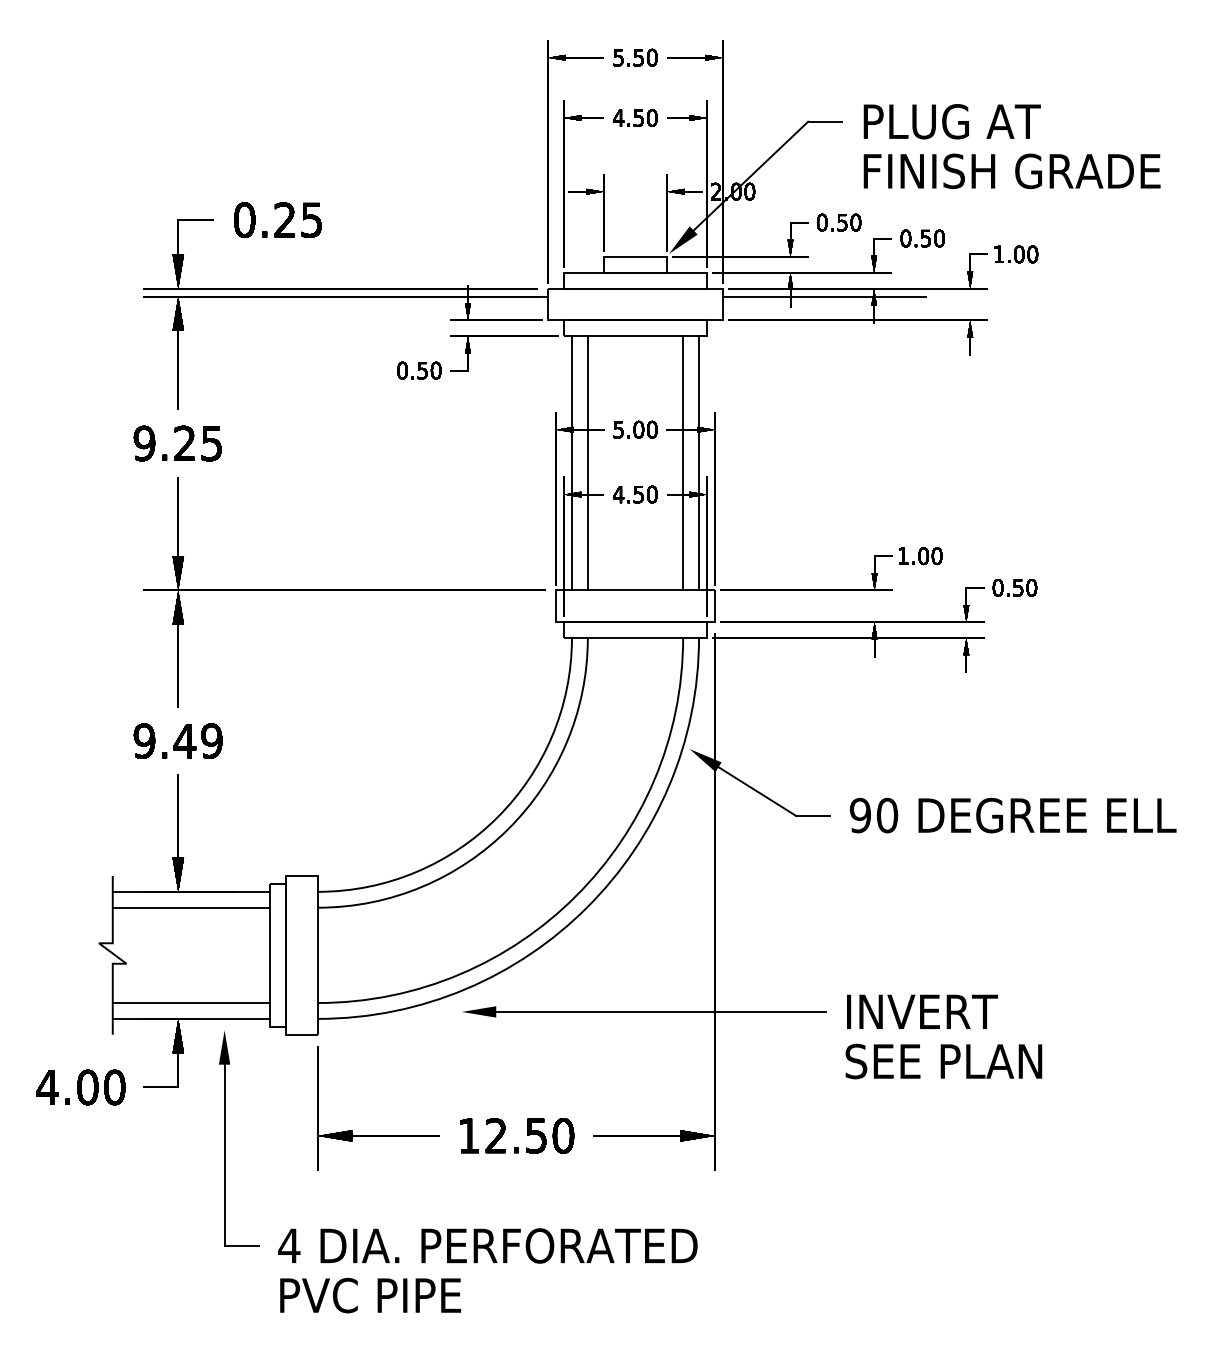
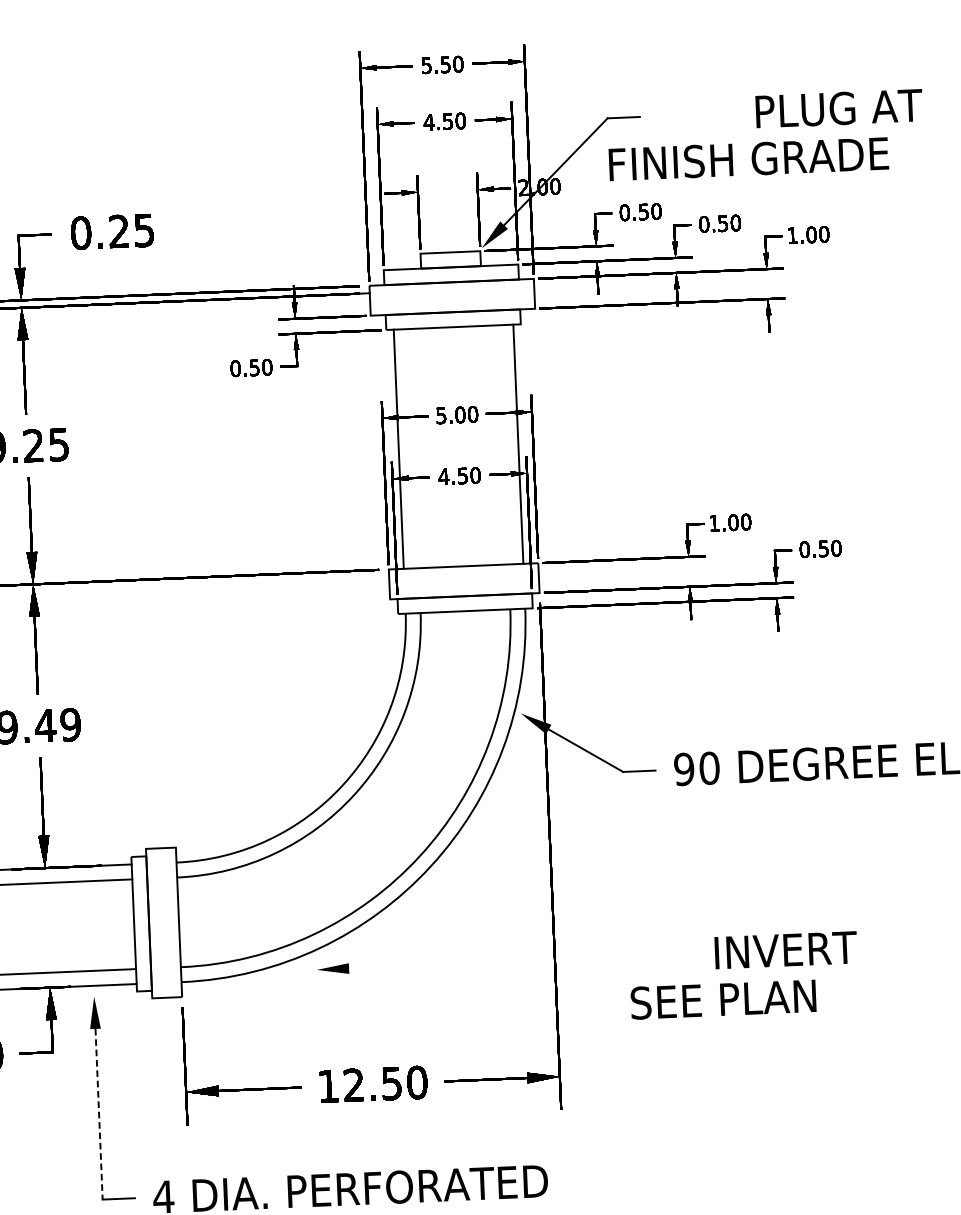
text: (951, 121) -> (838, 108), moved
text: (1011, 171) -> (748, 159), moved
line: (823, 296) -> (628, 282), removed
line: (587, 463) -> (413, 448), removed
line: (683, 463) -> (503, 444), removed
line: (660, 1011) -> (503, 961), removed
text: (922, 1011) -> (786, 949), moved
text: (943, 1061) -> (723, 999), moved
line: (224, 1155) -> (99, 1114), solid -> dashed

